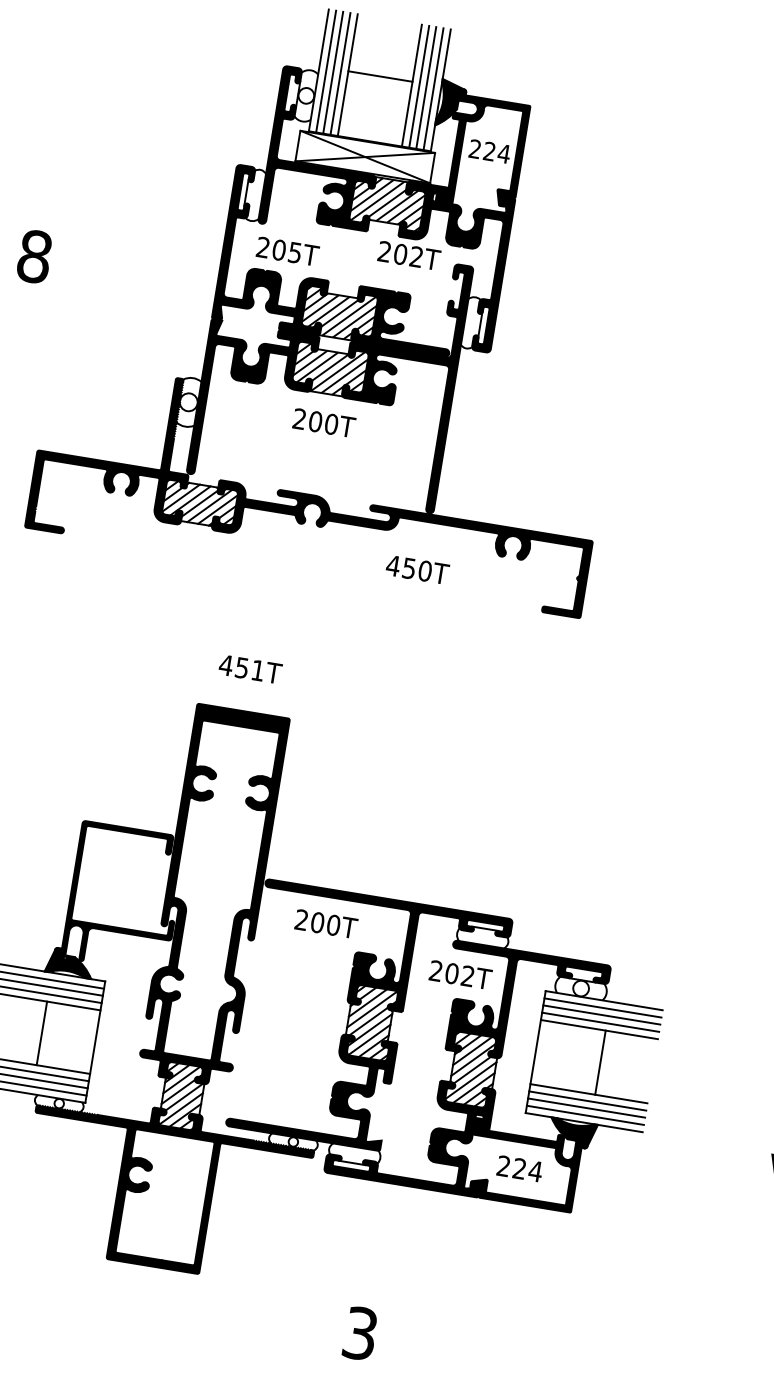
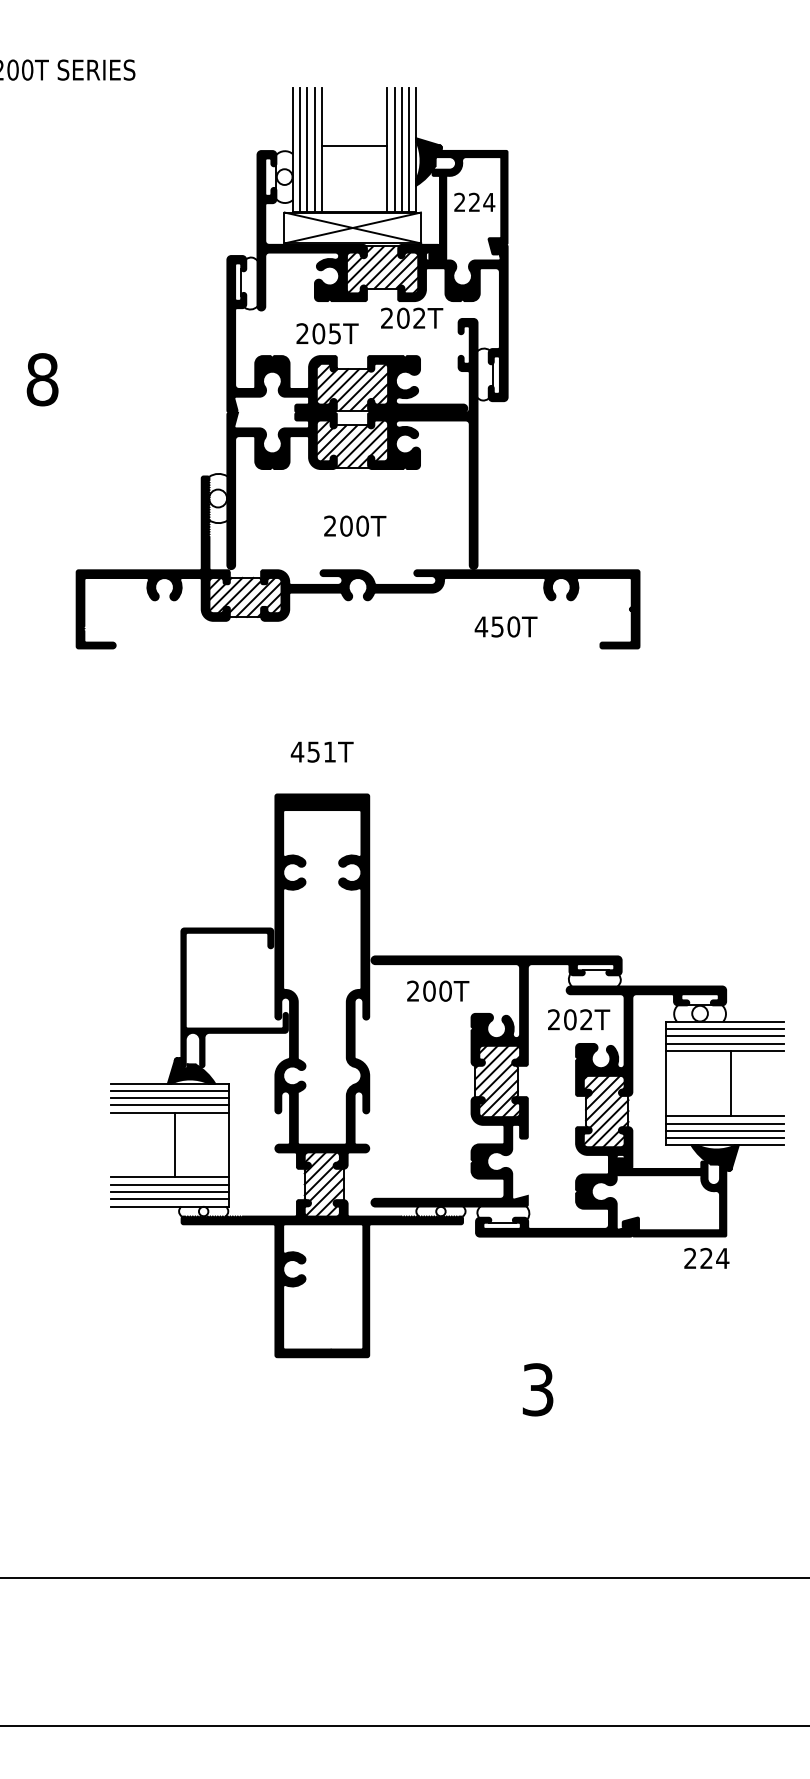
text: (287, 251) -> (327, 333), moved
text: (324, 422) -> (355, 525), moved
text: (417, 569) -> (505, 626), moved
text: (519, 1168) -> (706, 1258), moved

